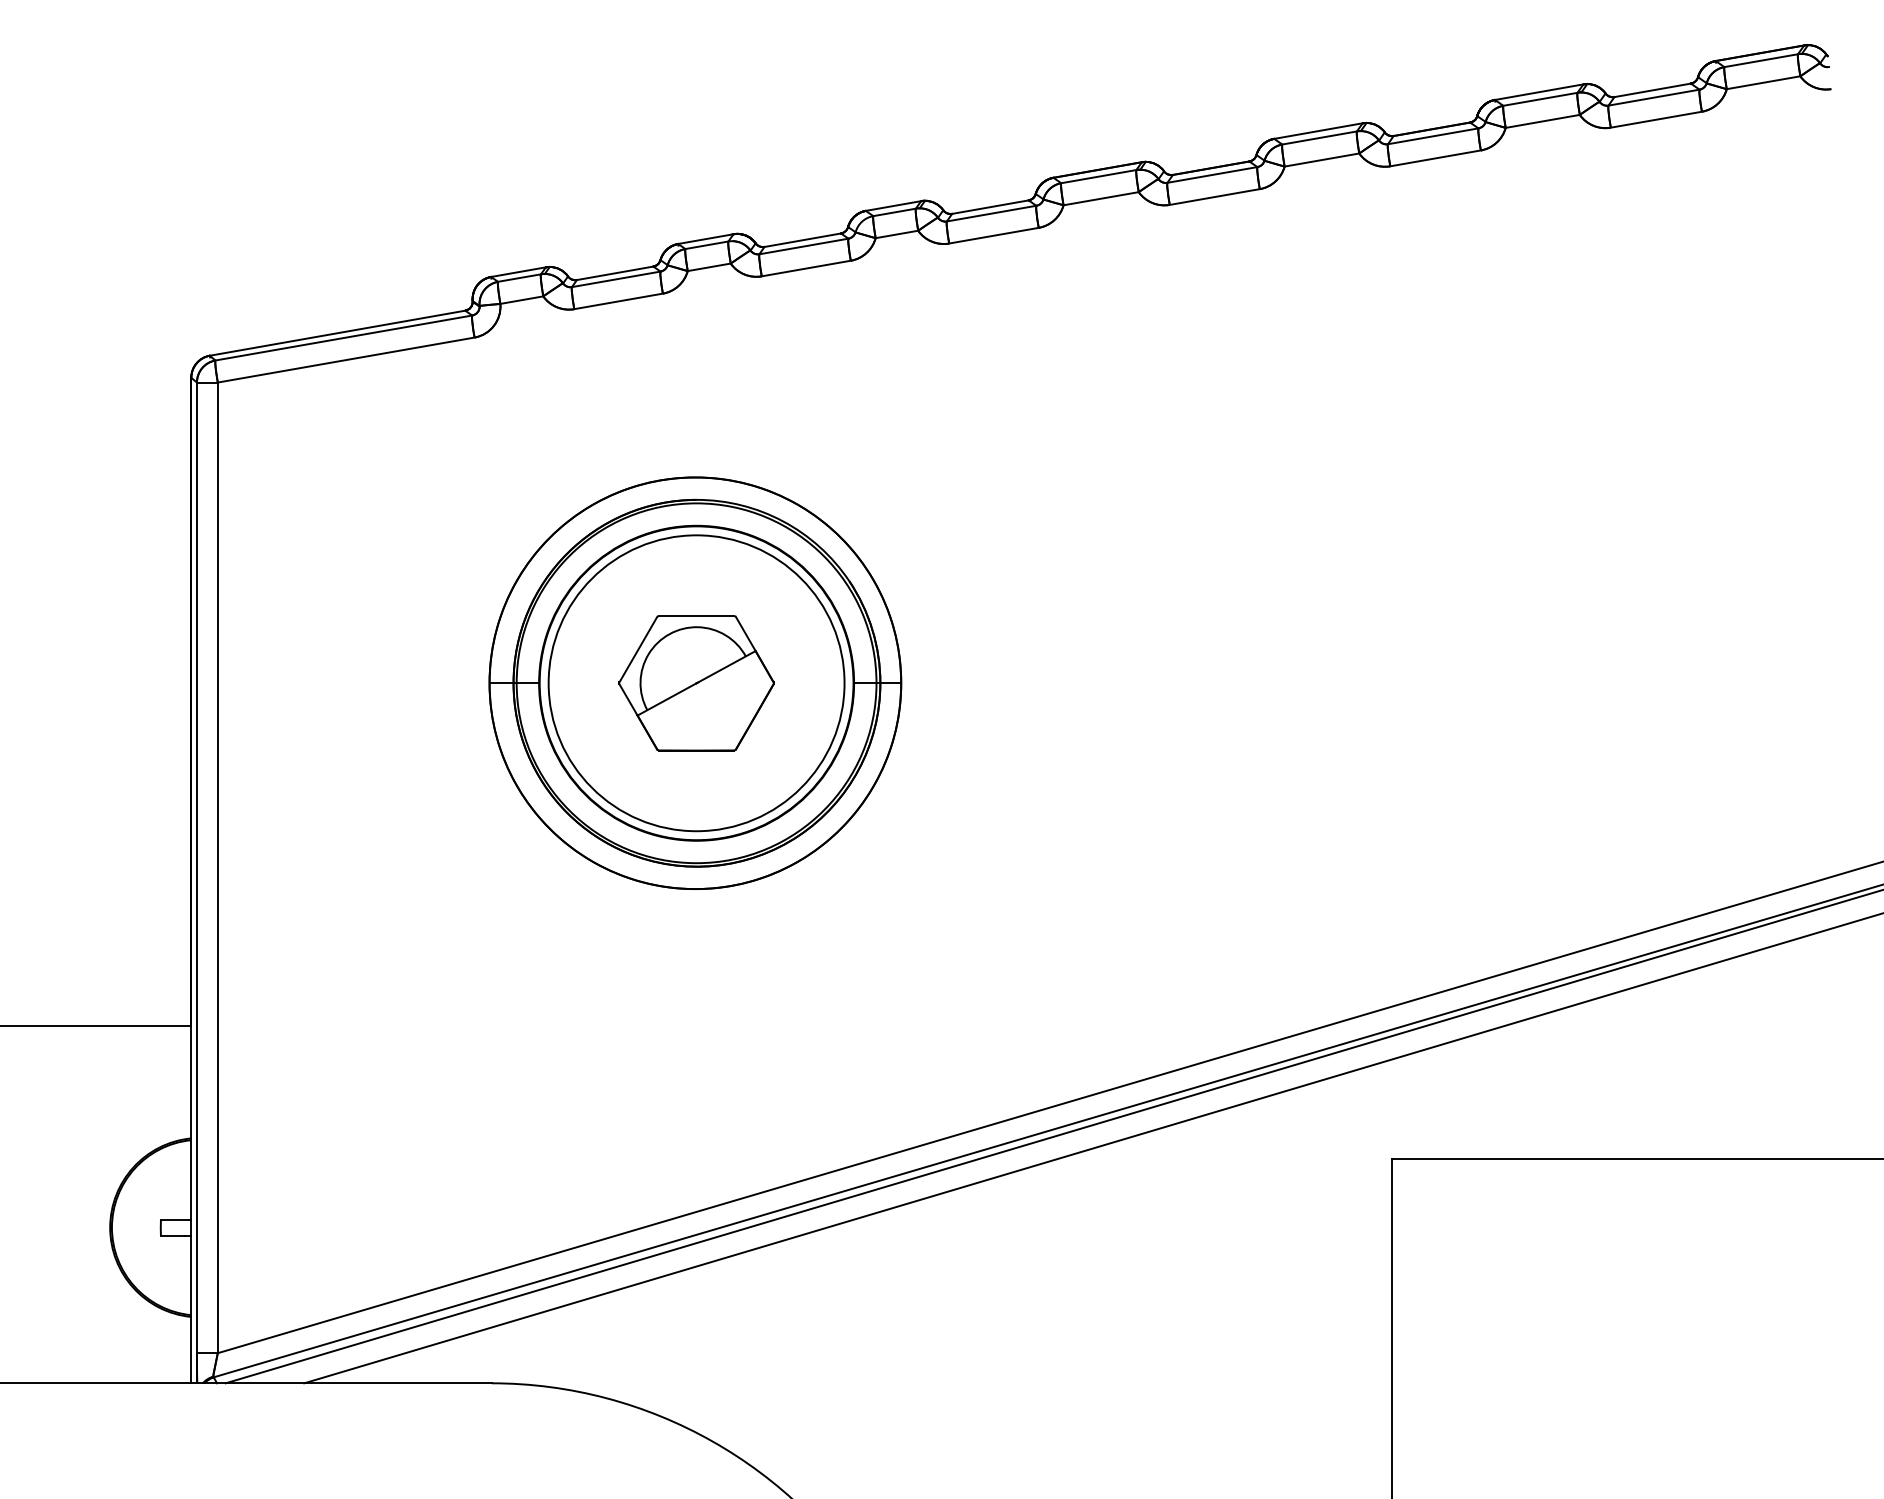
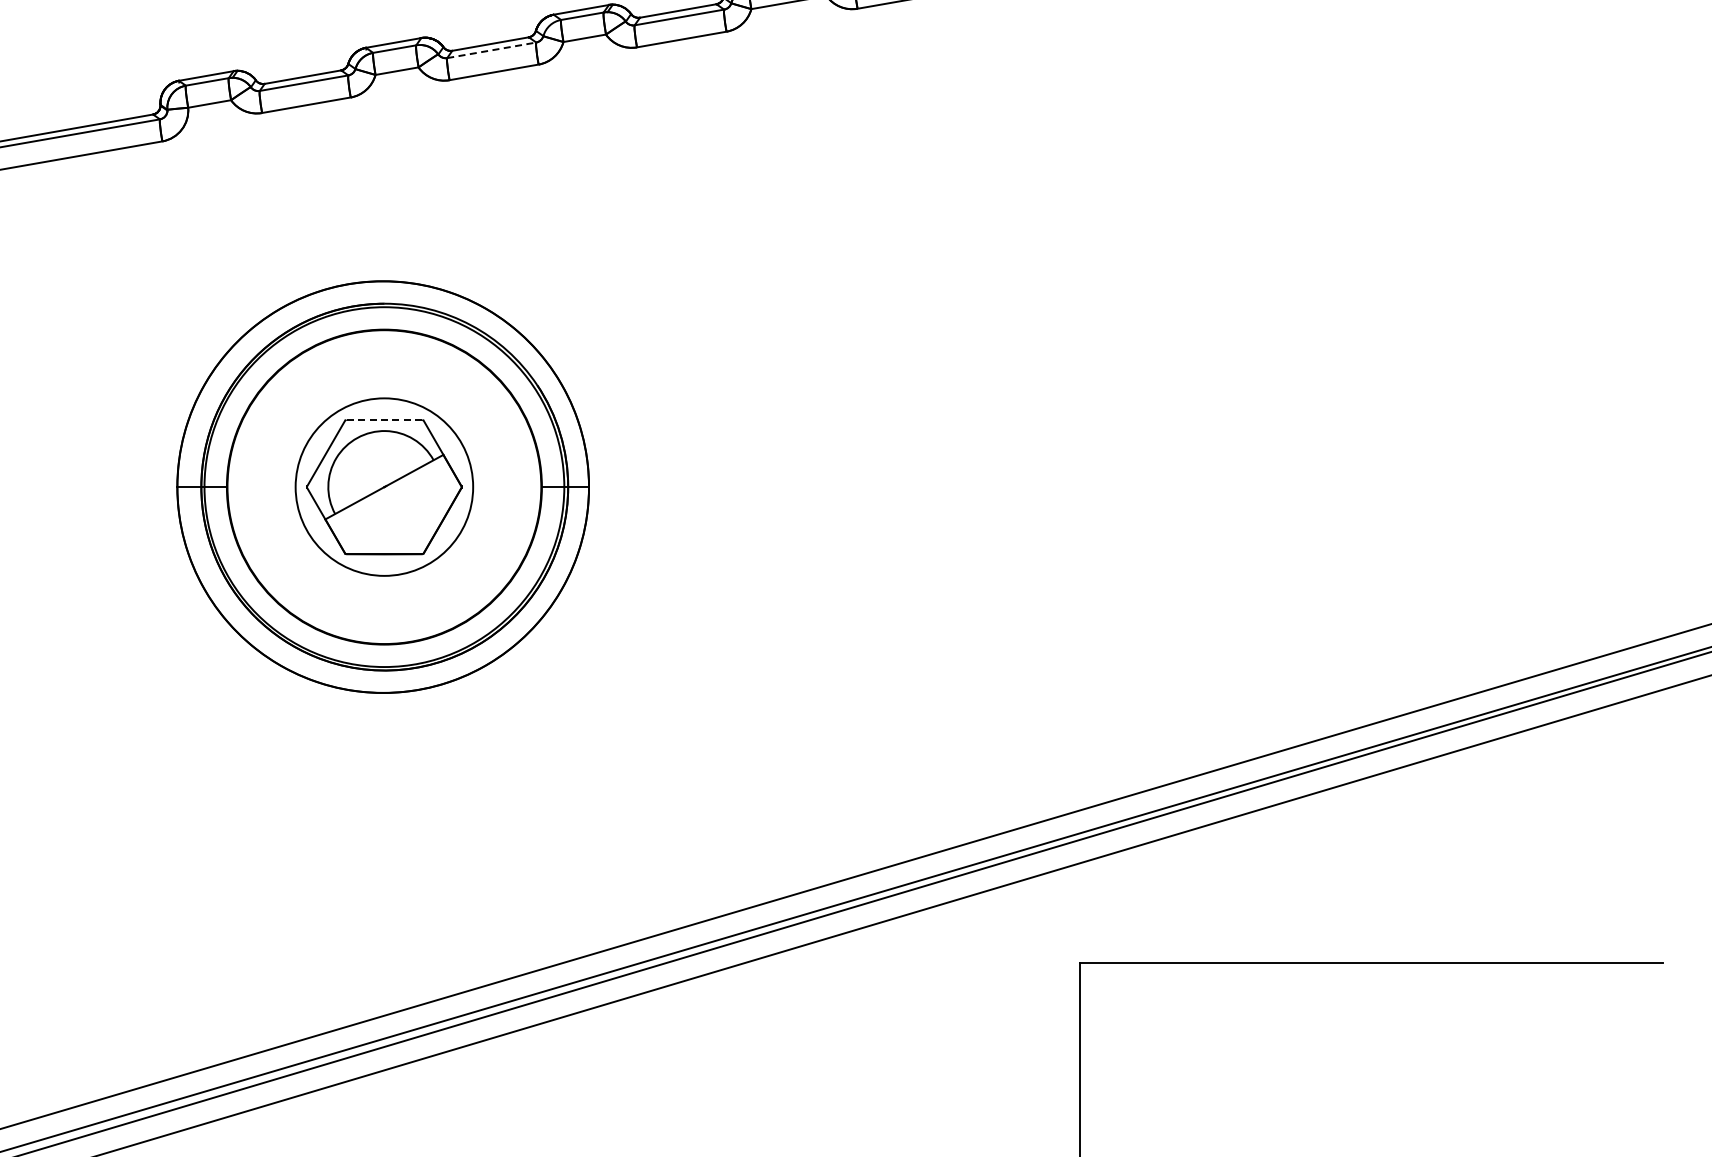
line: (804, 246) -> (492, 50), solid -> dashed
line: (696, 616) -> (384, 420), solid -> dashed
circle: (696, 683) -> (384, 487), size x0.6

